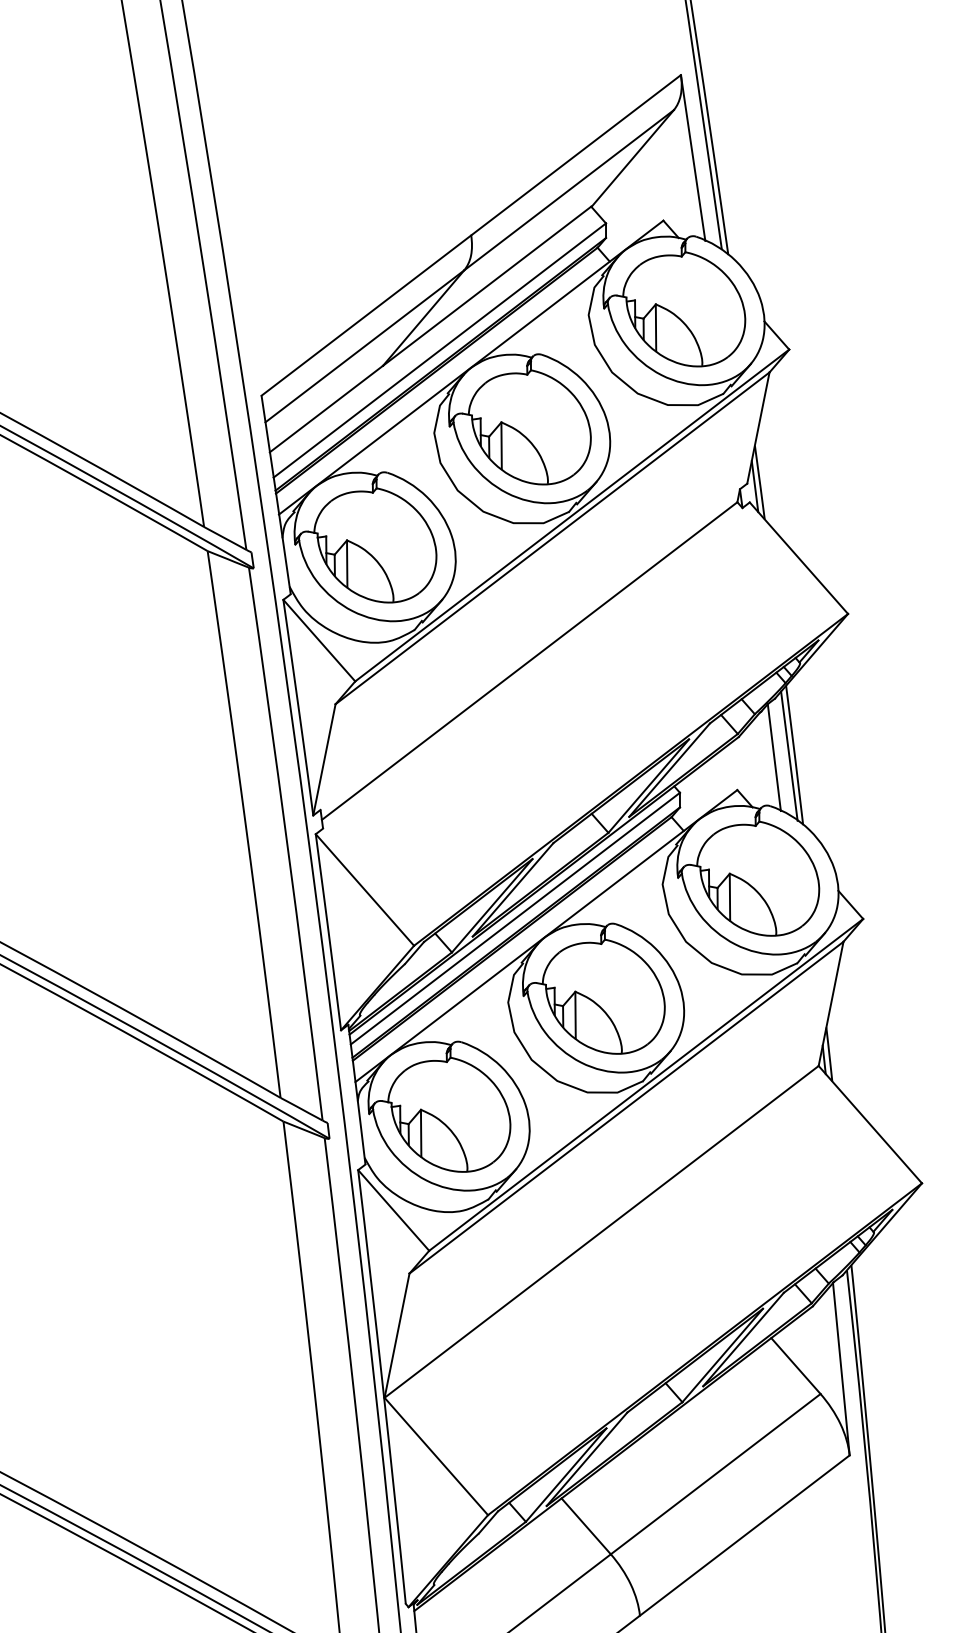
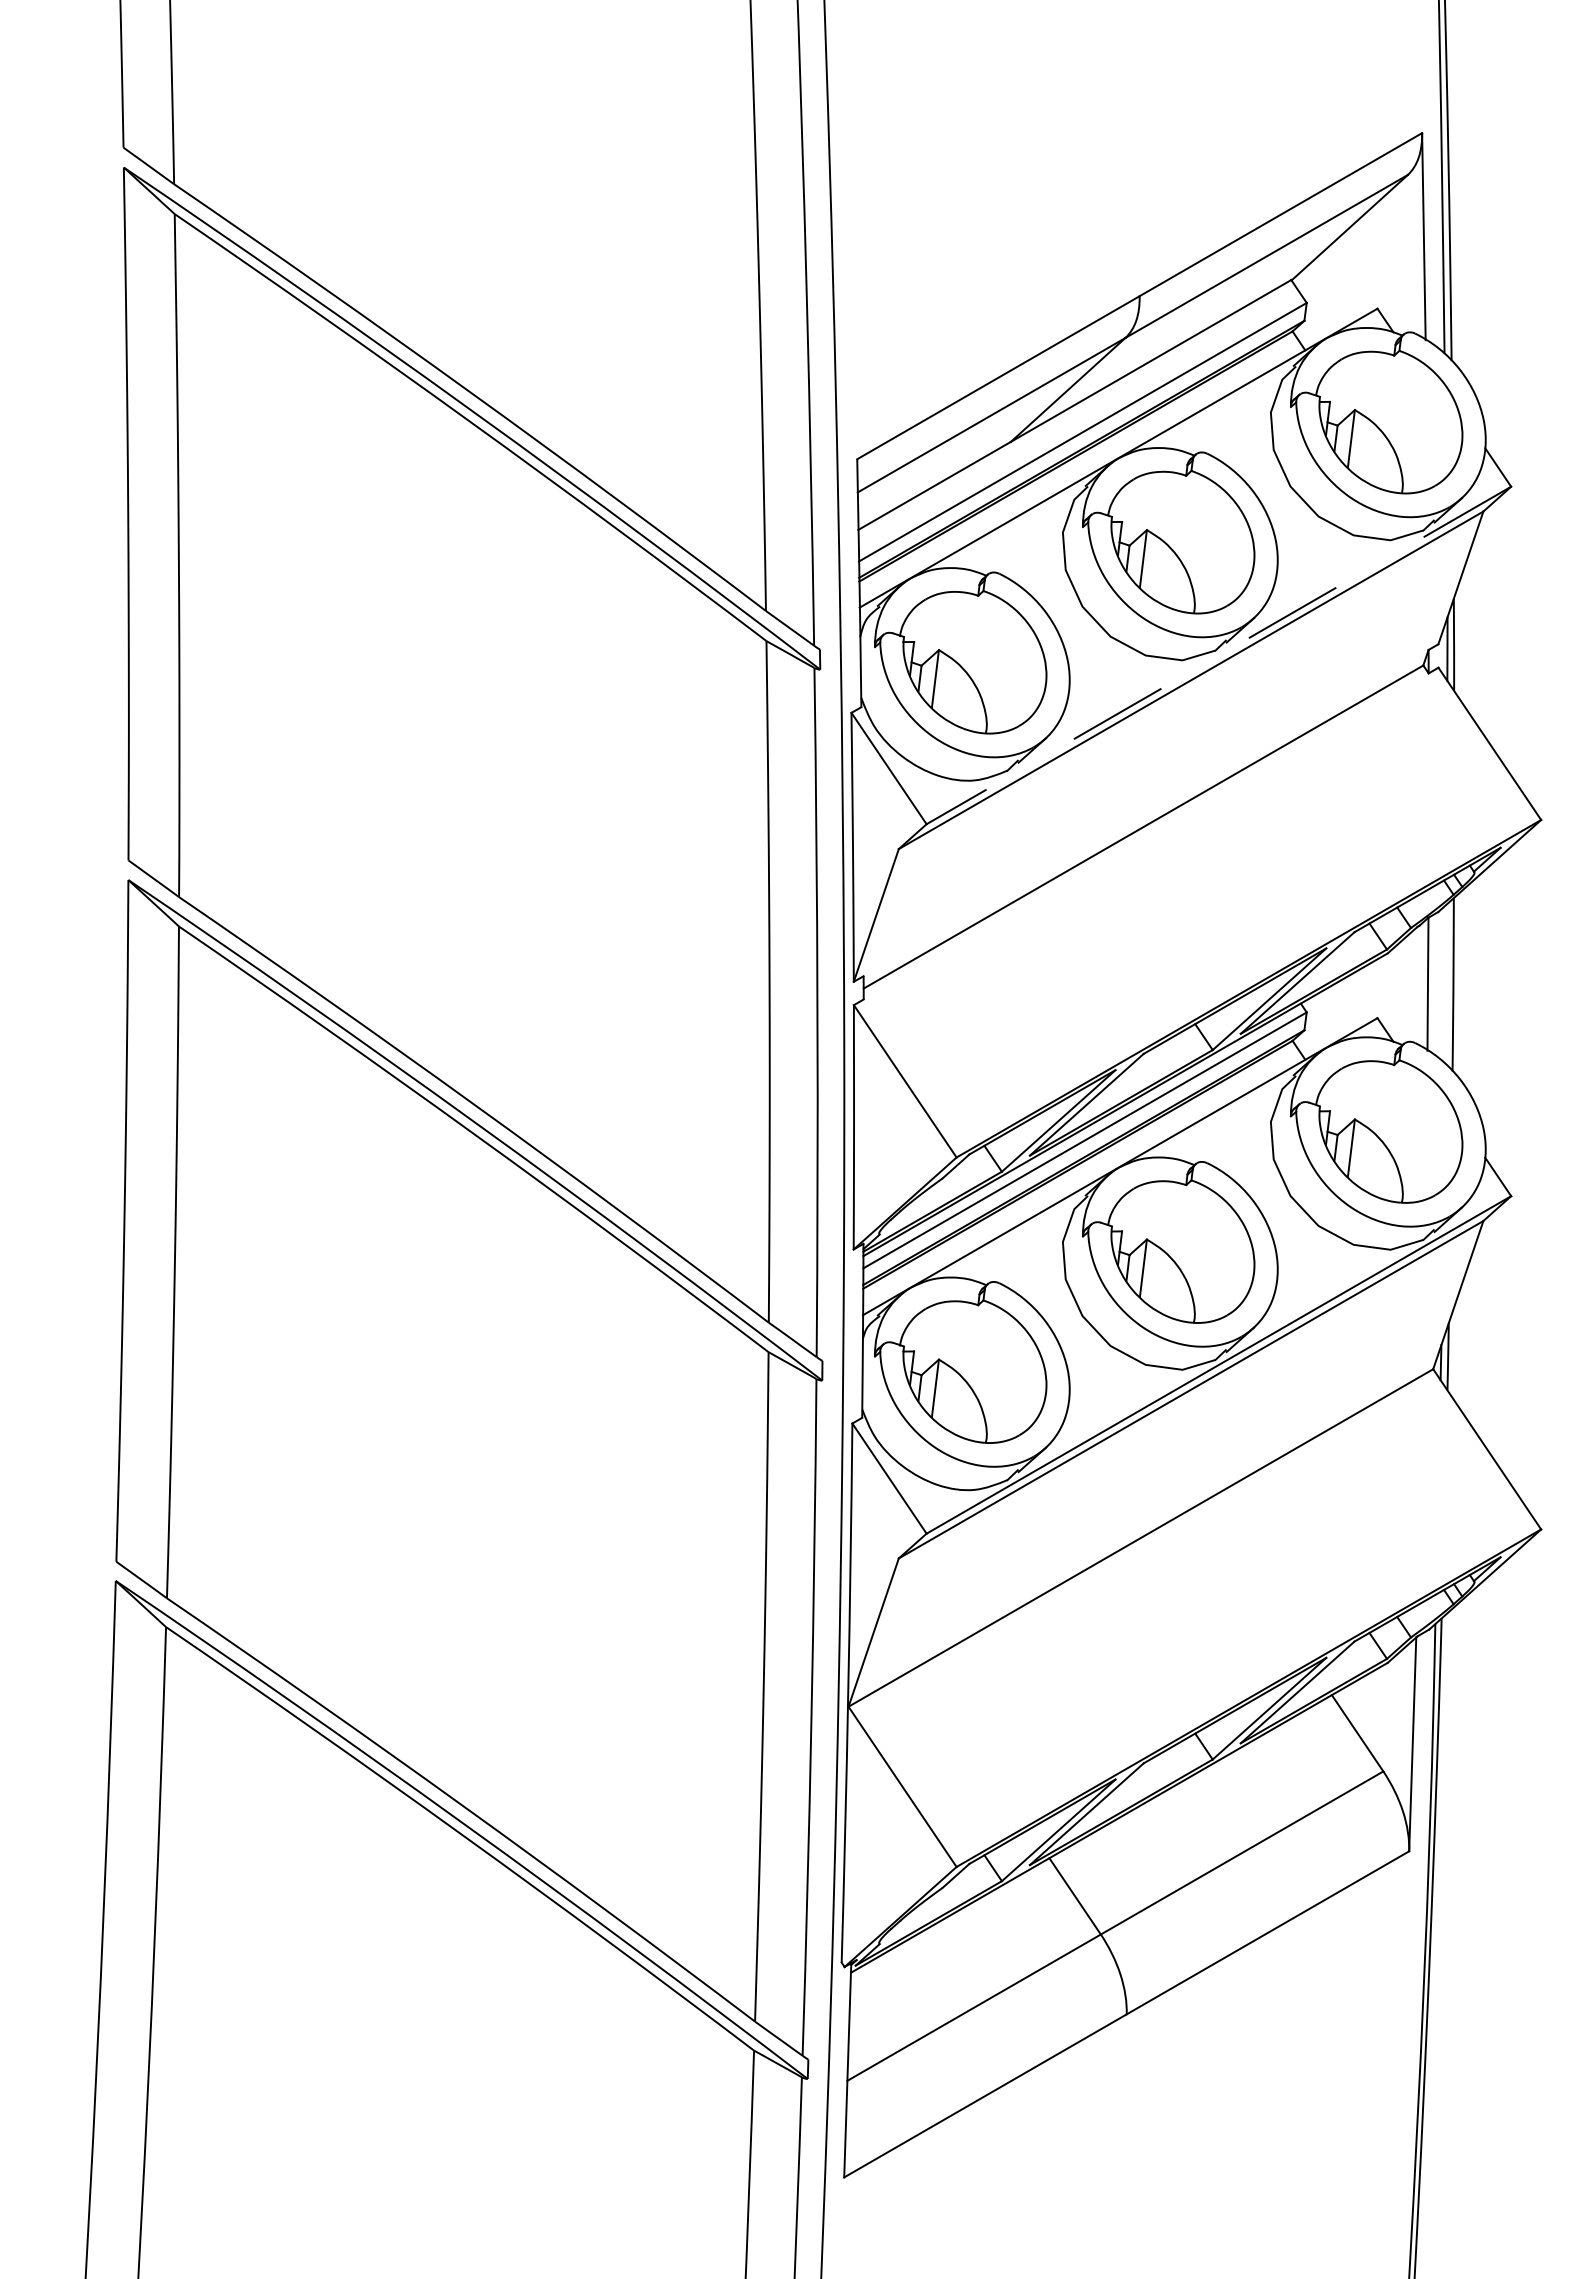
line: (571, 515) -> (1218, 655), solid -> dashed
line: (789, 755) -> (1446, 984), removed

